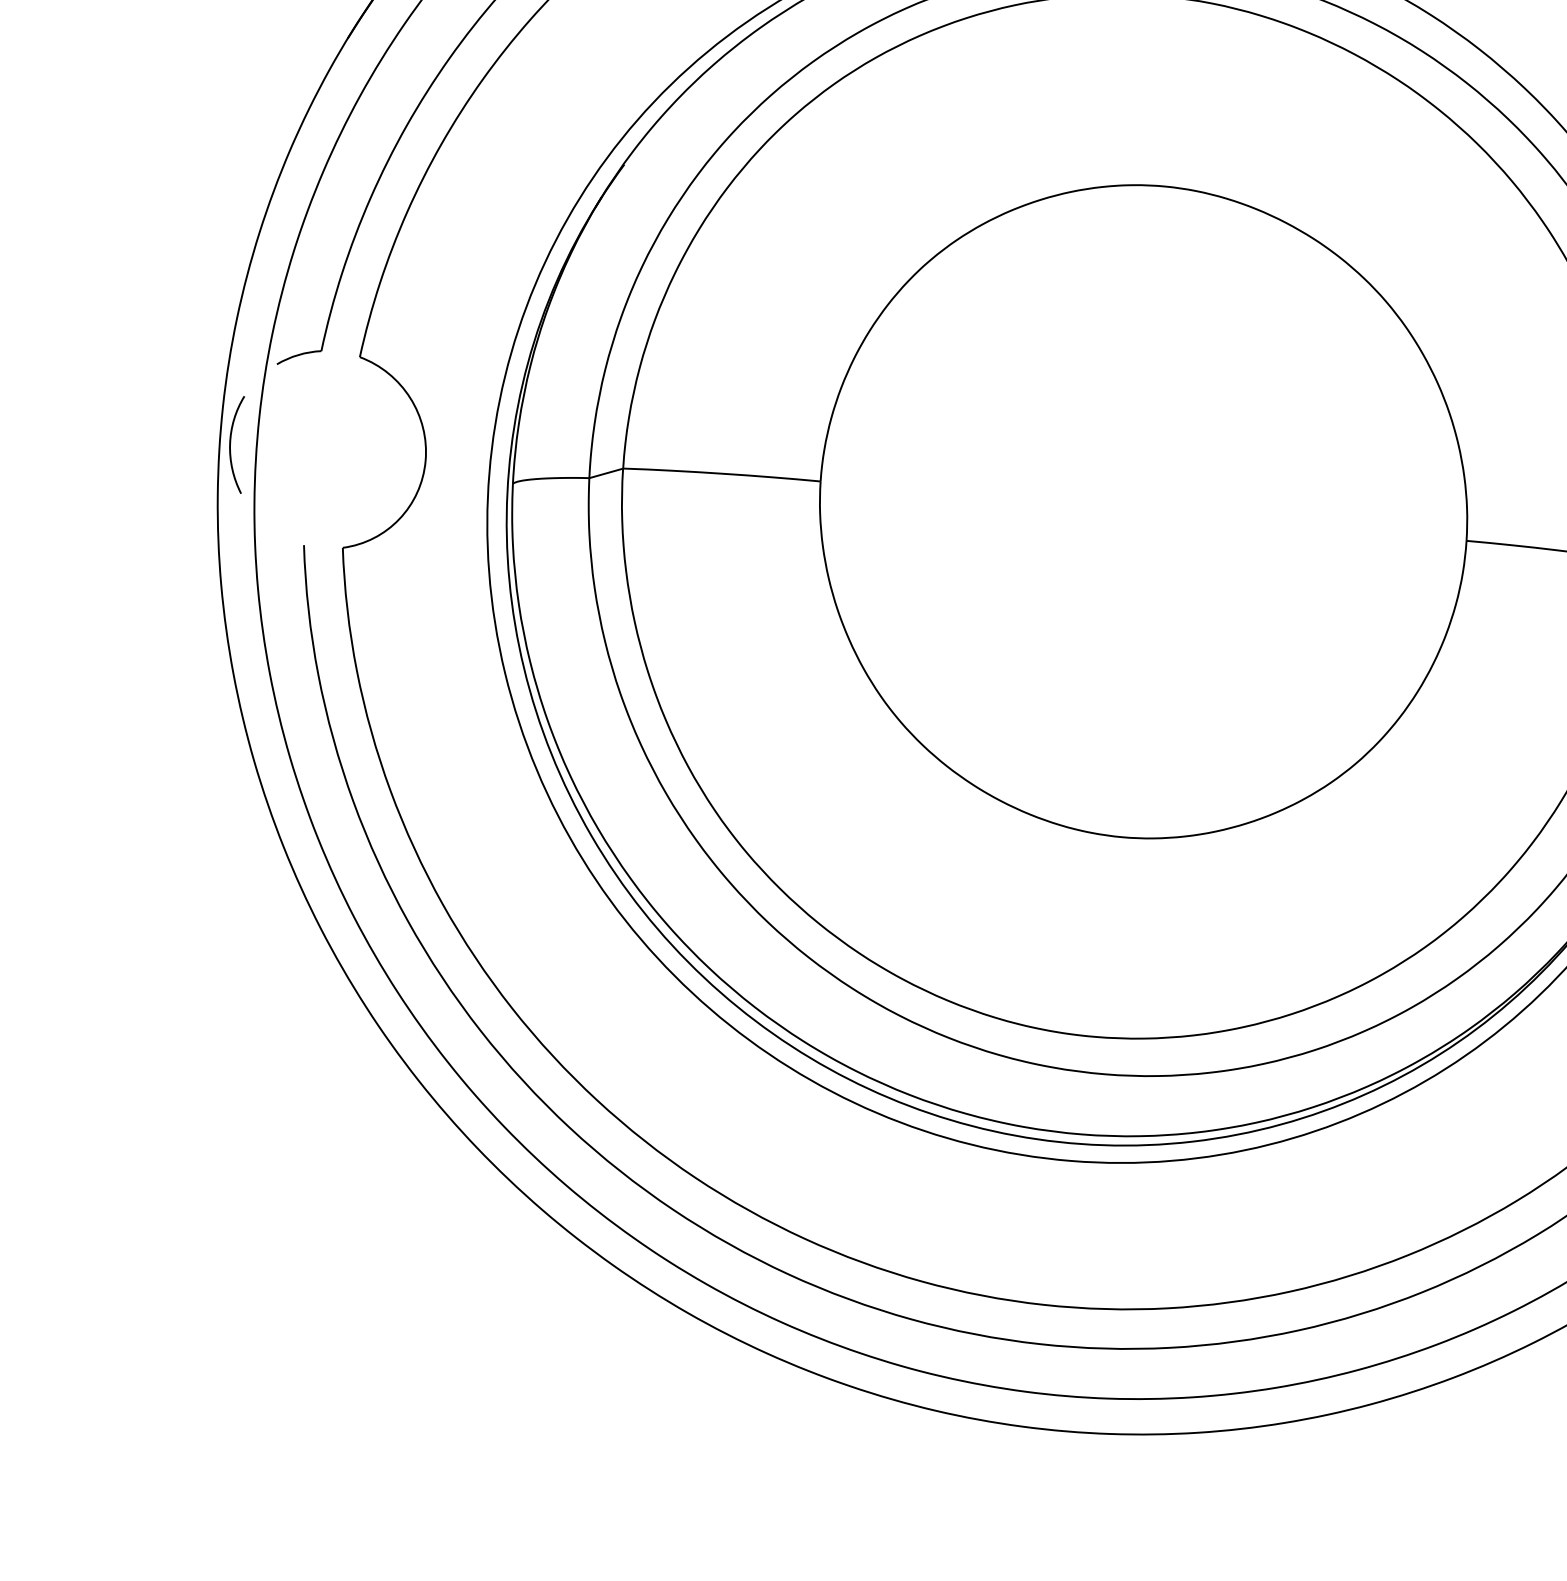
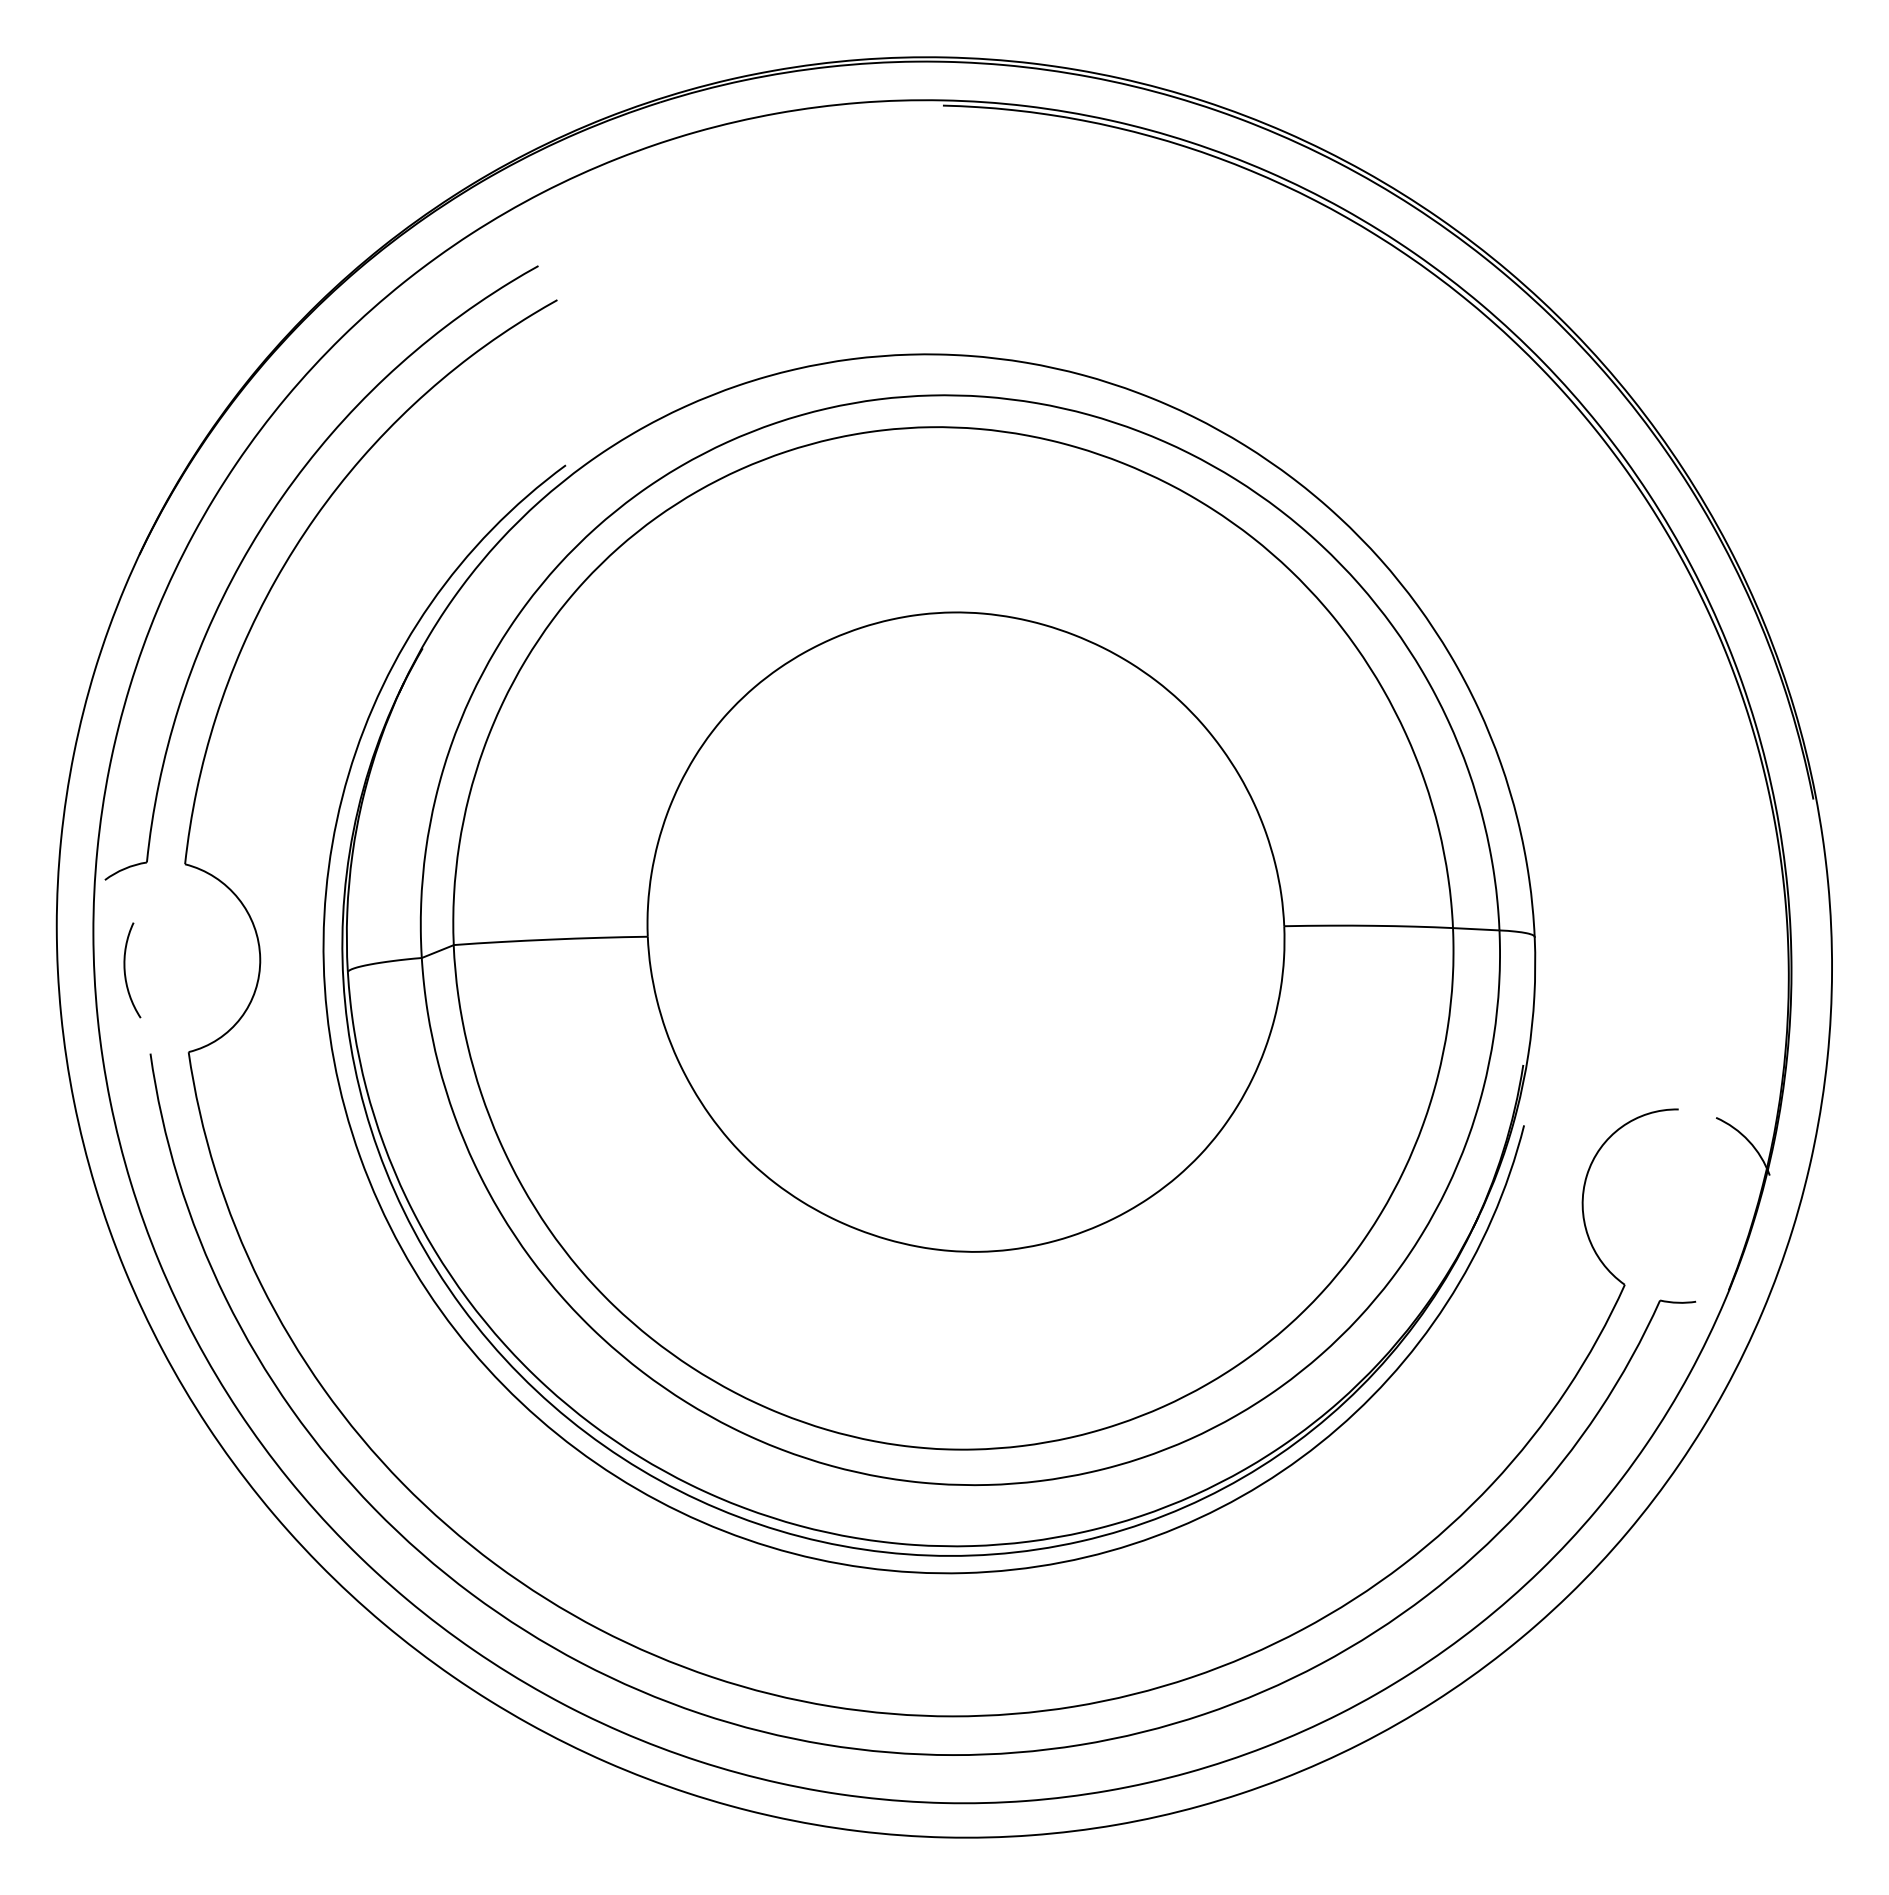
curve: (230, 443) -> (125, 970), moved

